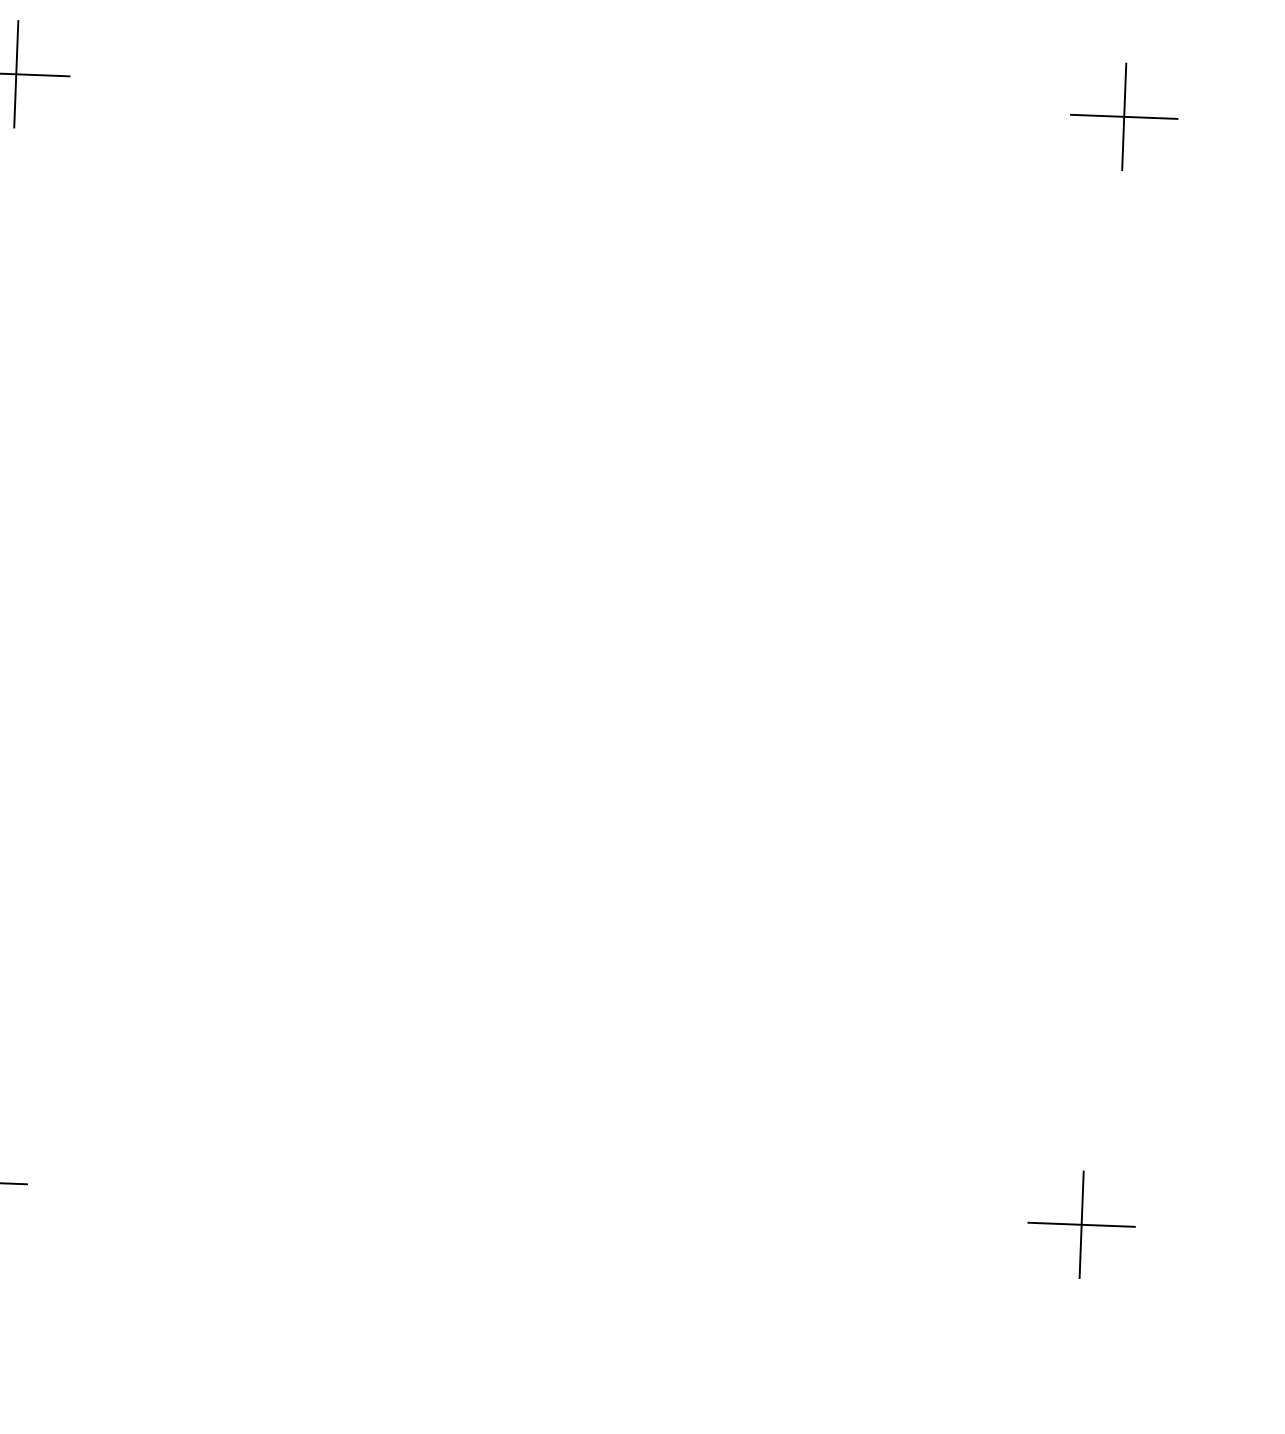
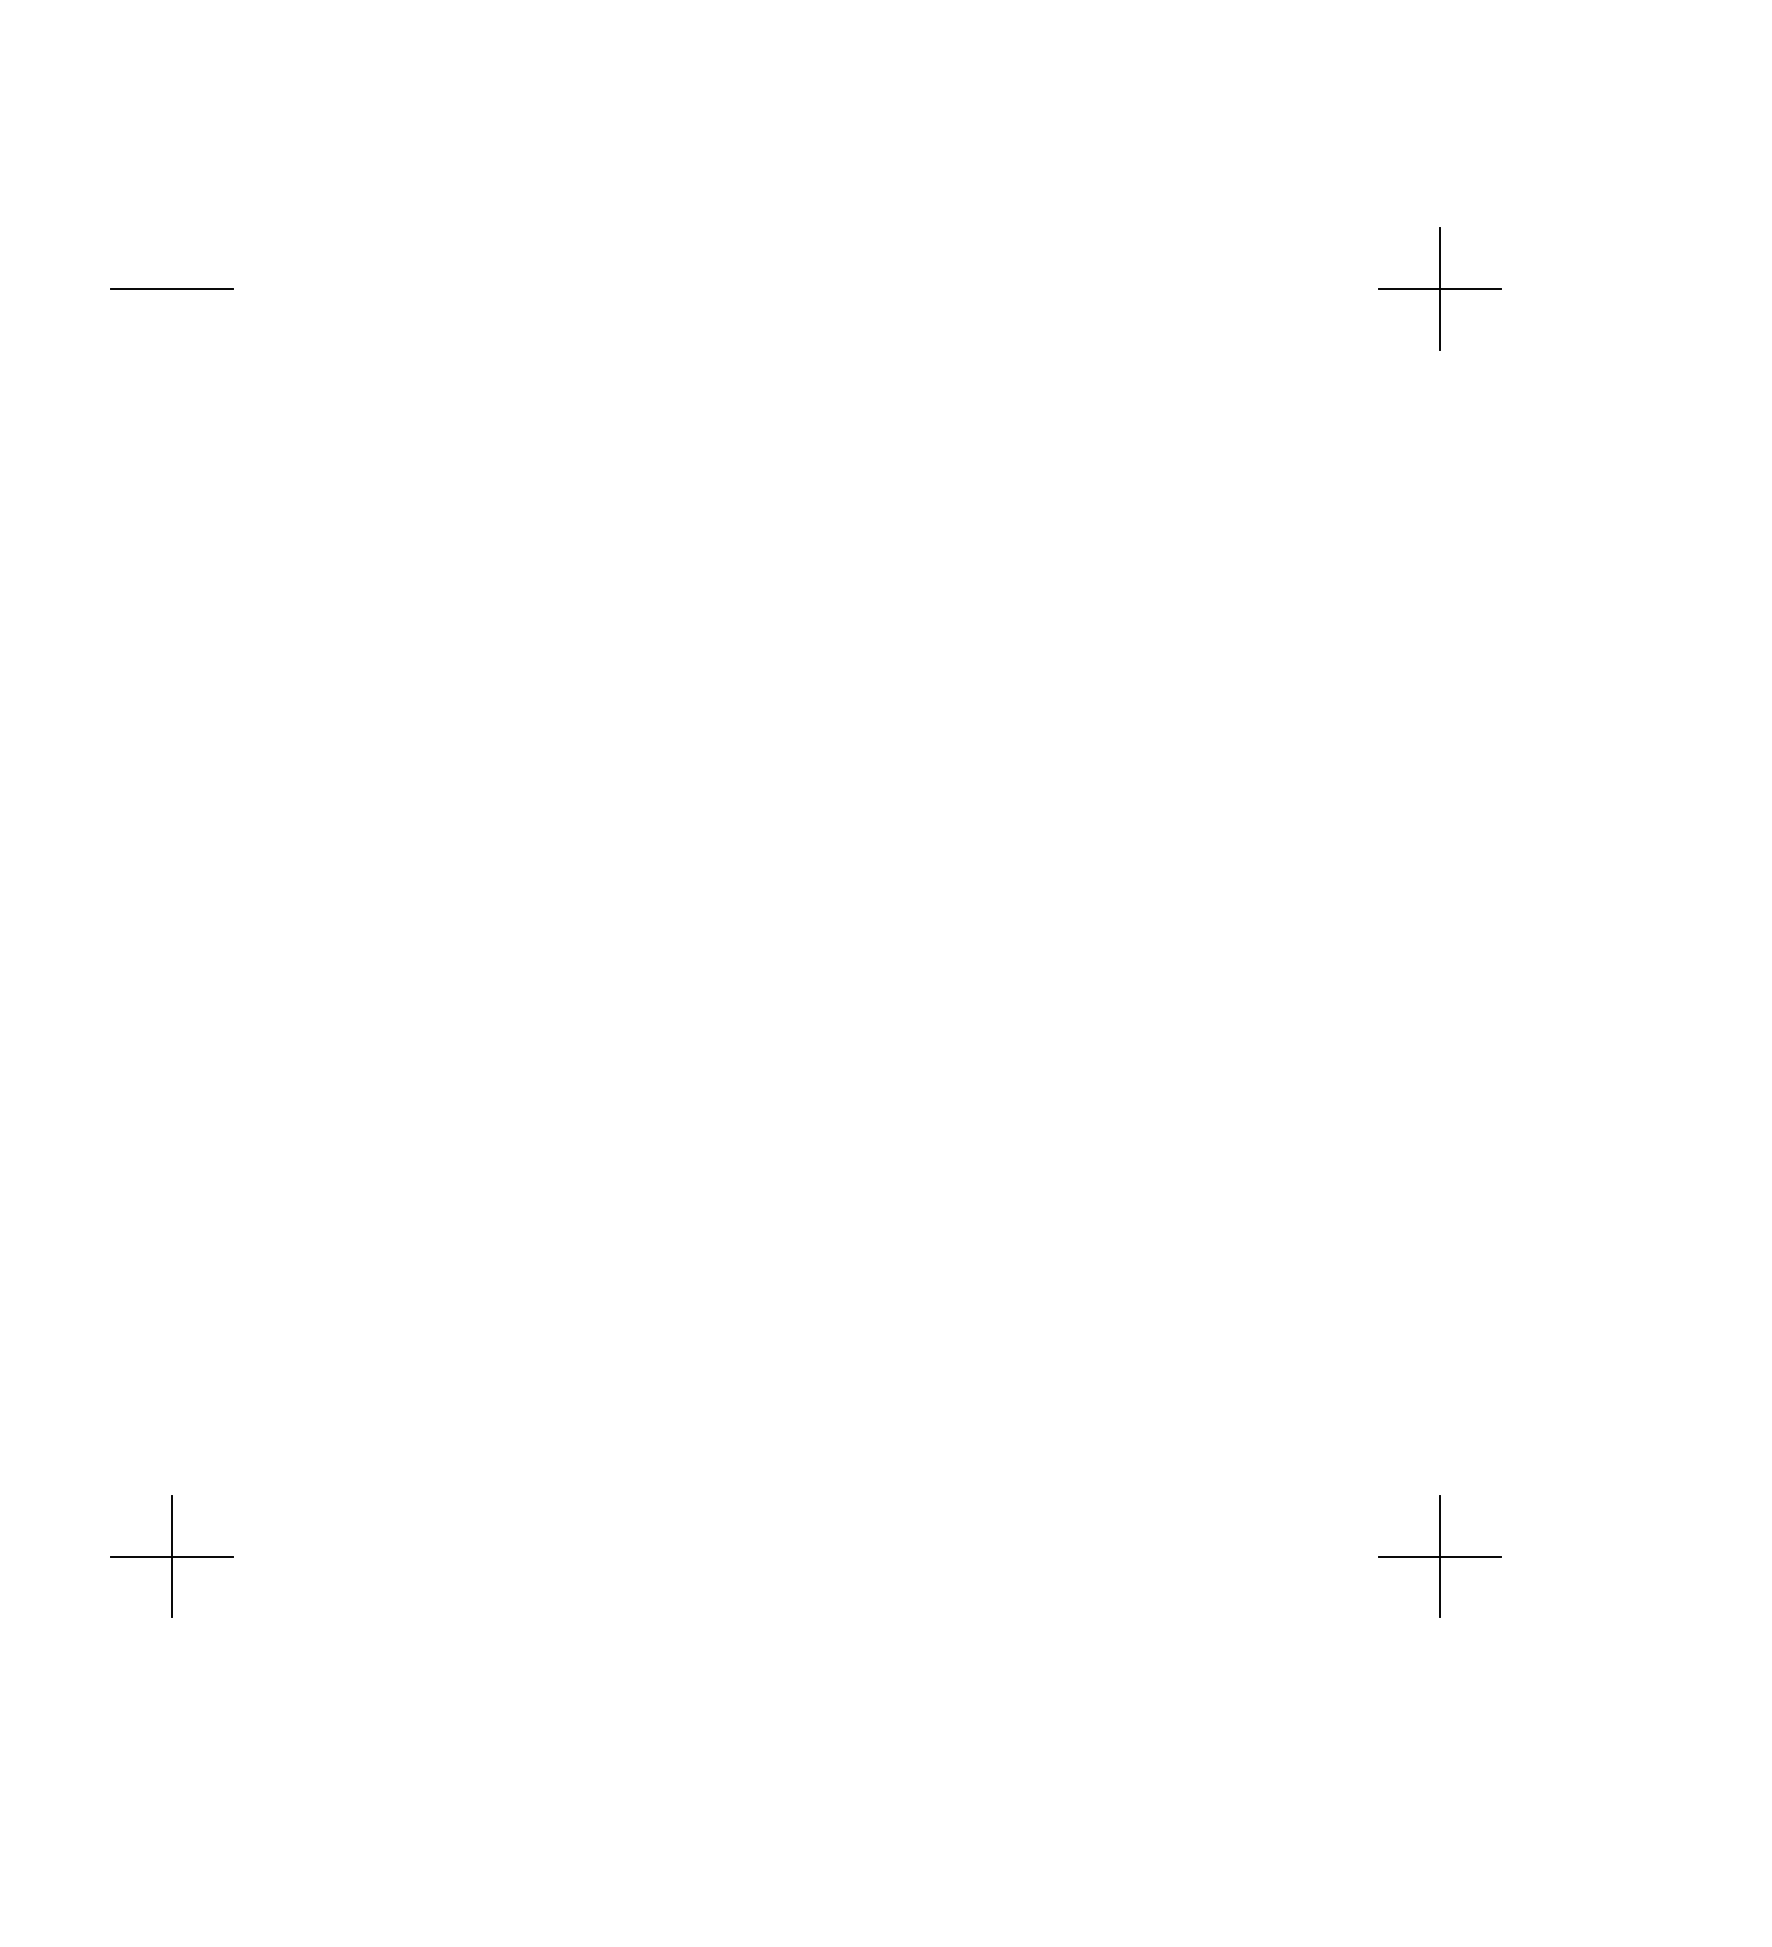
line: (16, 74) -> (172, 288), removed

